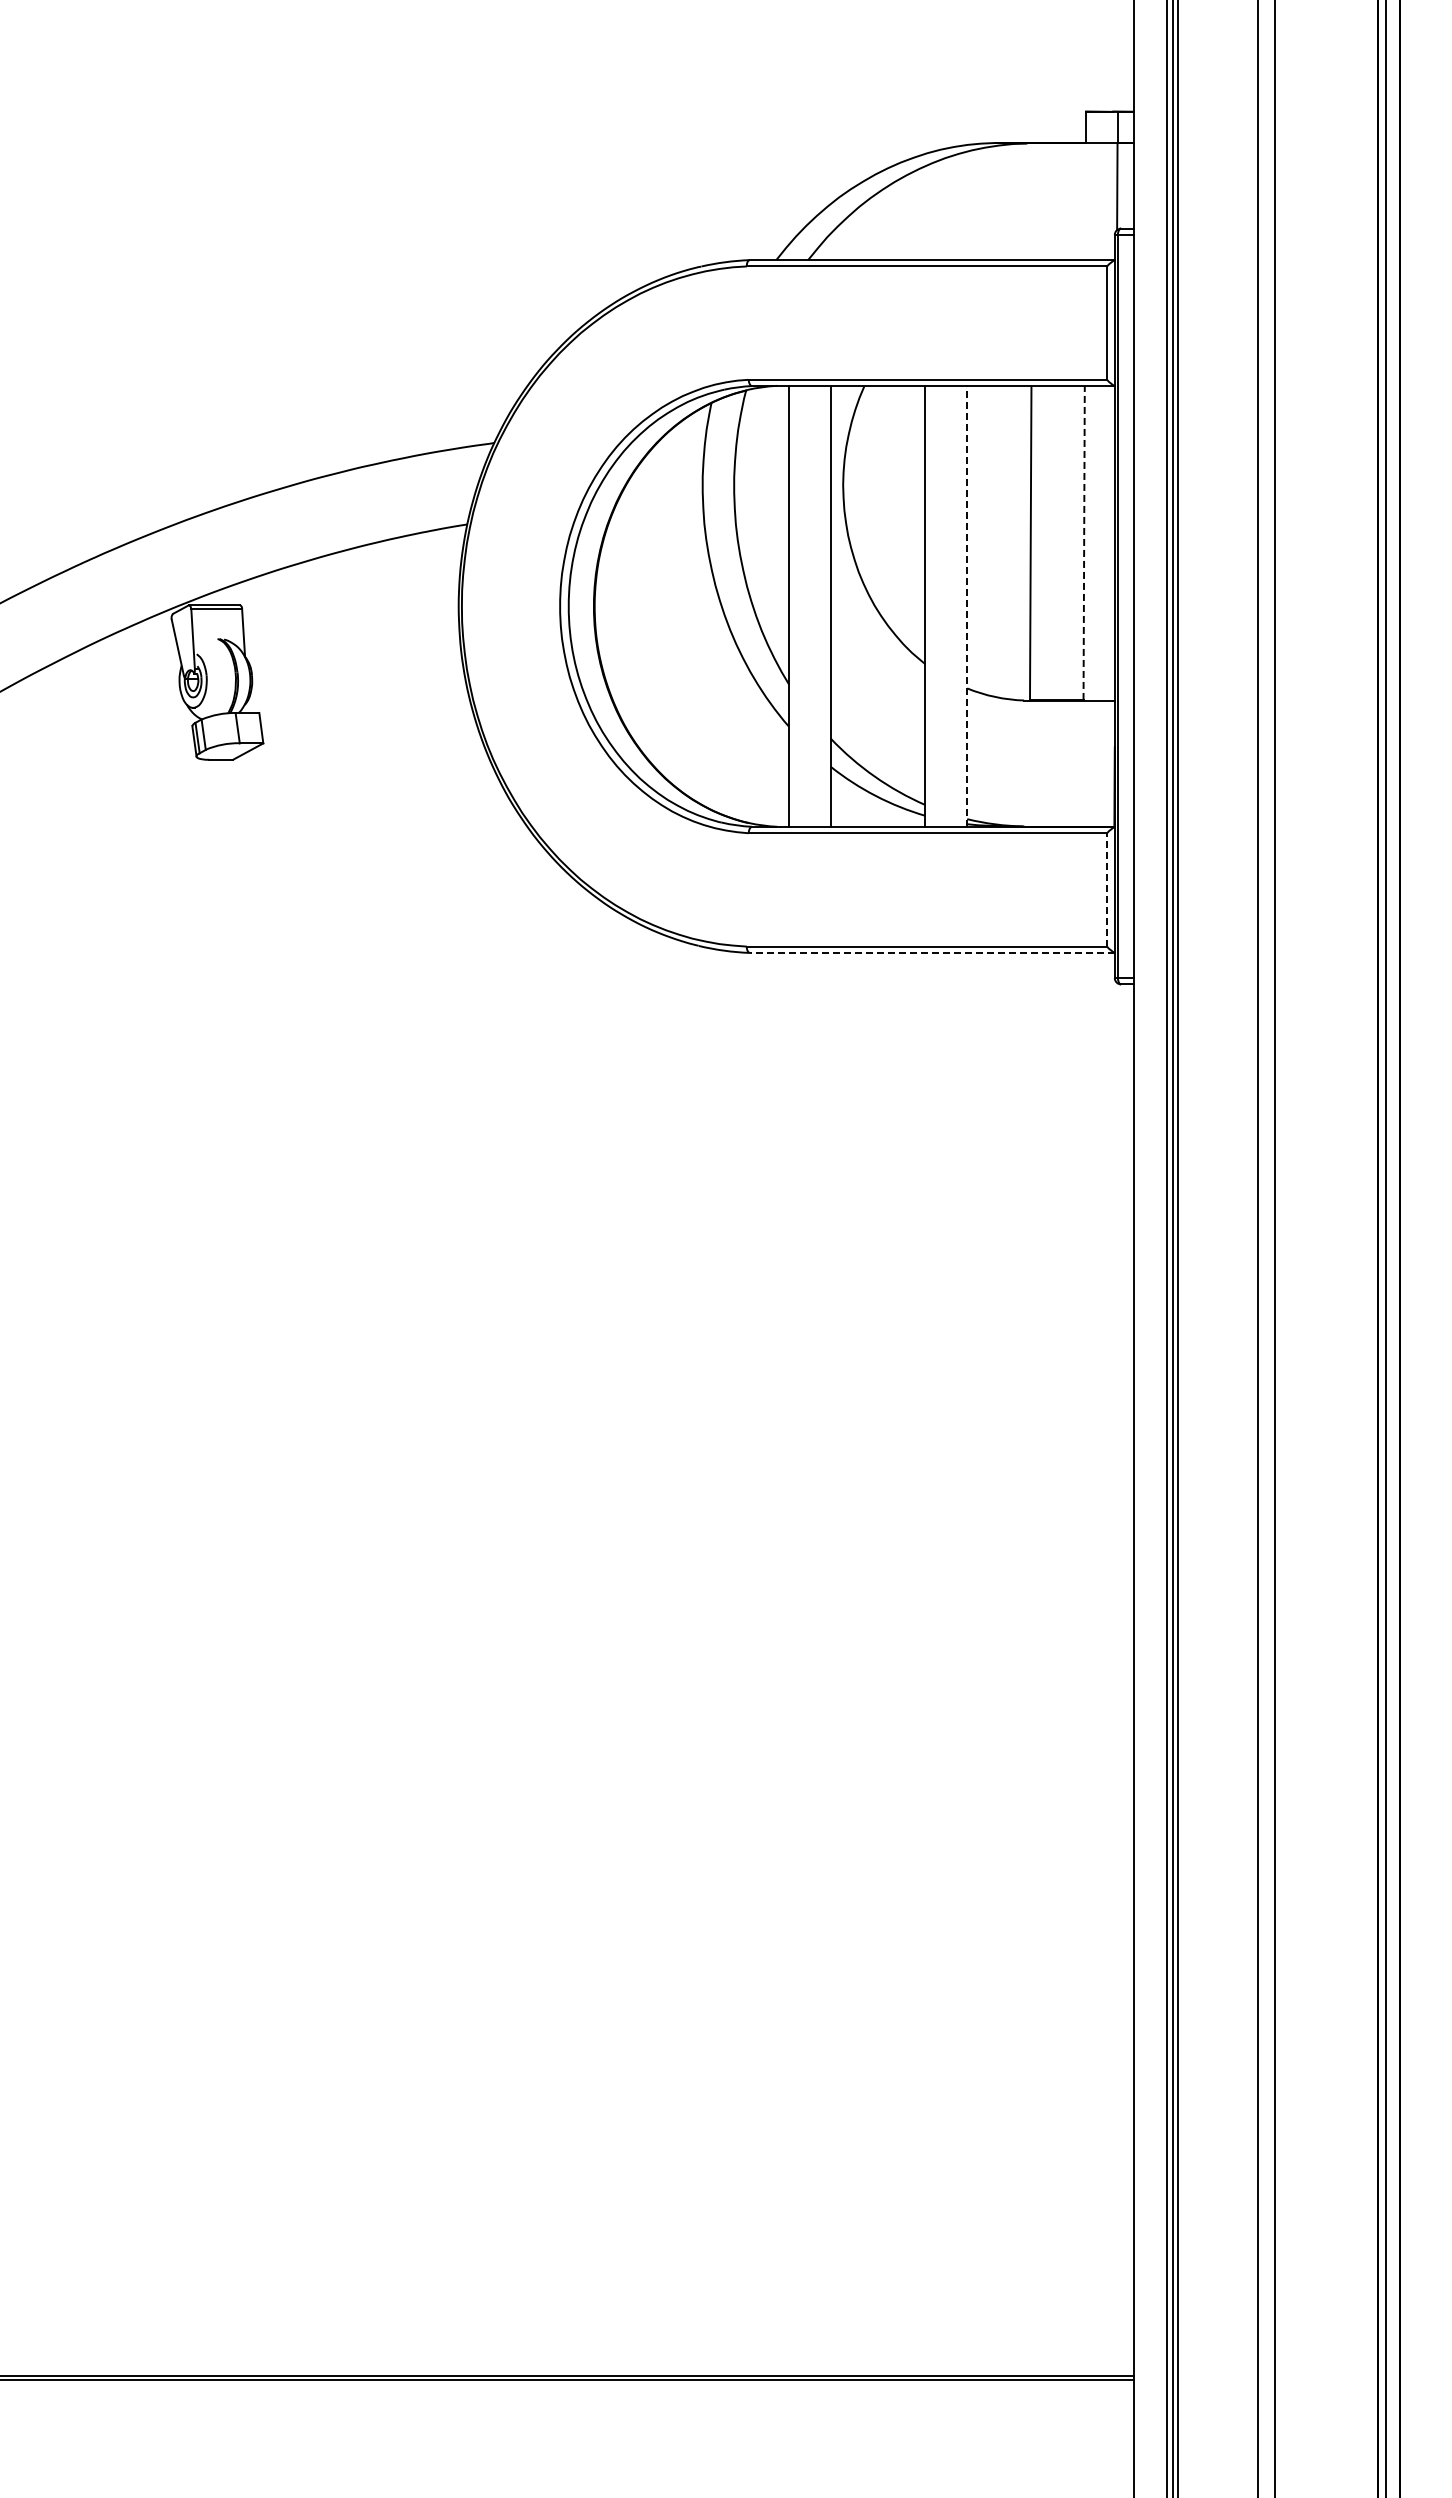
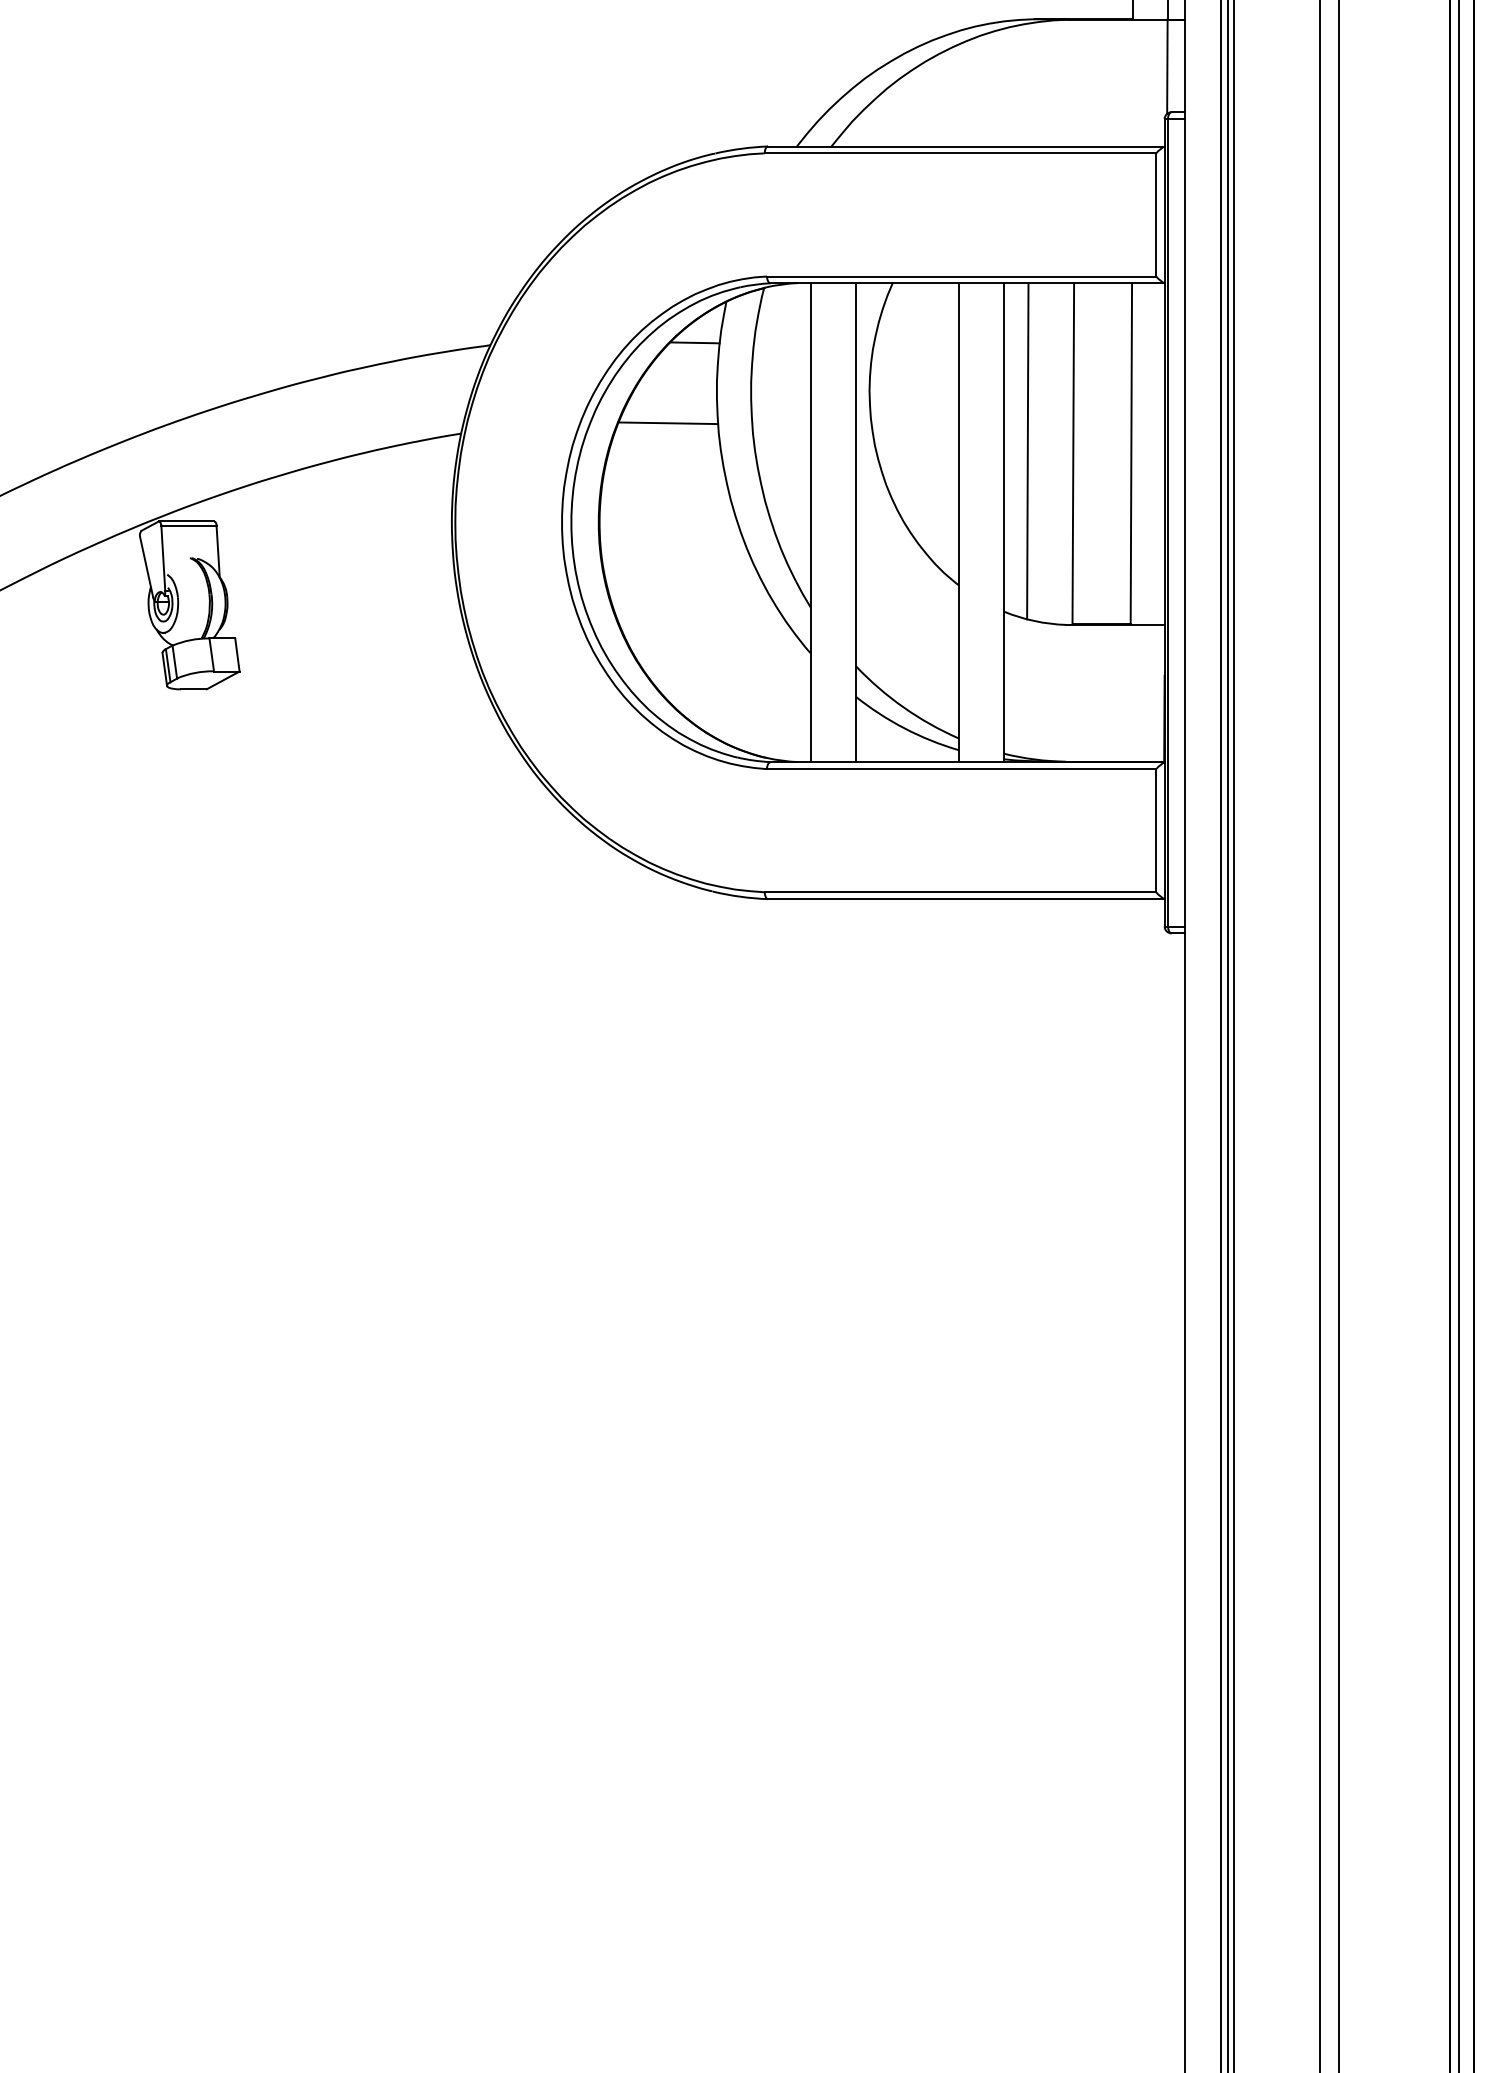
line: (682, 440) -> (694, 342), added
line: (657, 514) -> (667, 422), added
line: (988, 540) -> (1027, 451), added
line: (1084, 543) -> (1131, 454), dashed -> solid
line: (967, 606) -> (1004, 522), dashed -> solid
line: (1107, 889) -> (1156, 830), dashed -> solid
line: (932, 952) -> (966, 898), dashed -> solid

